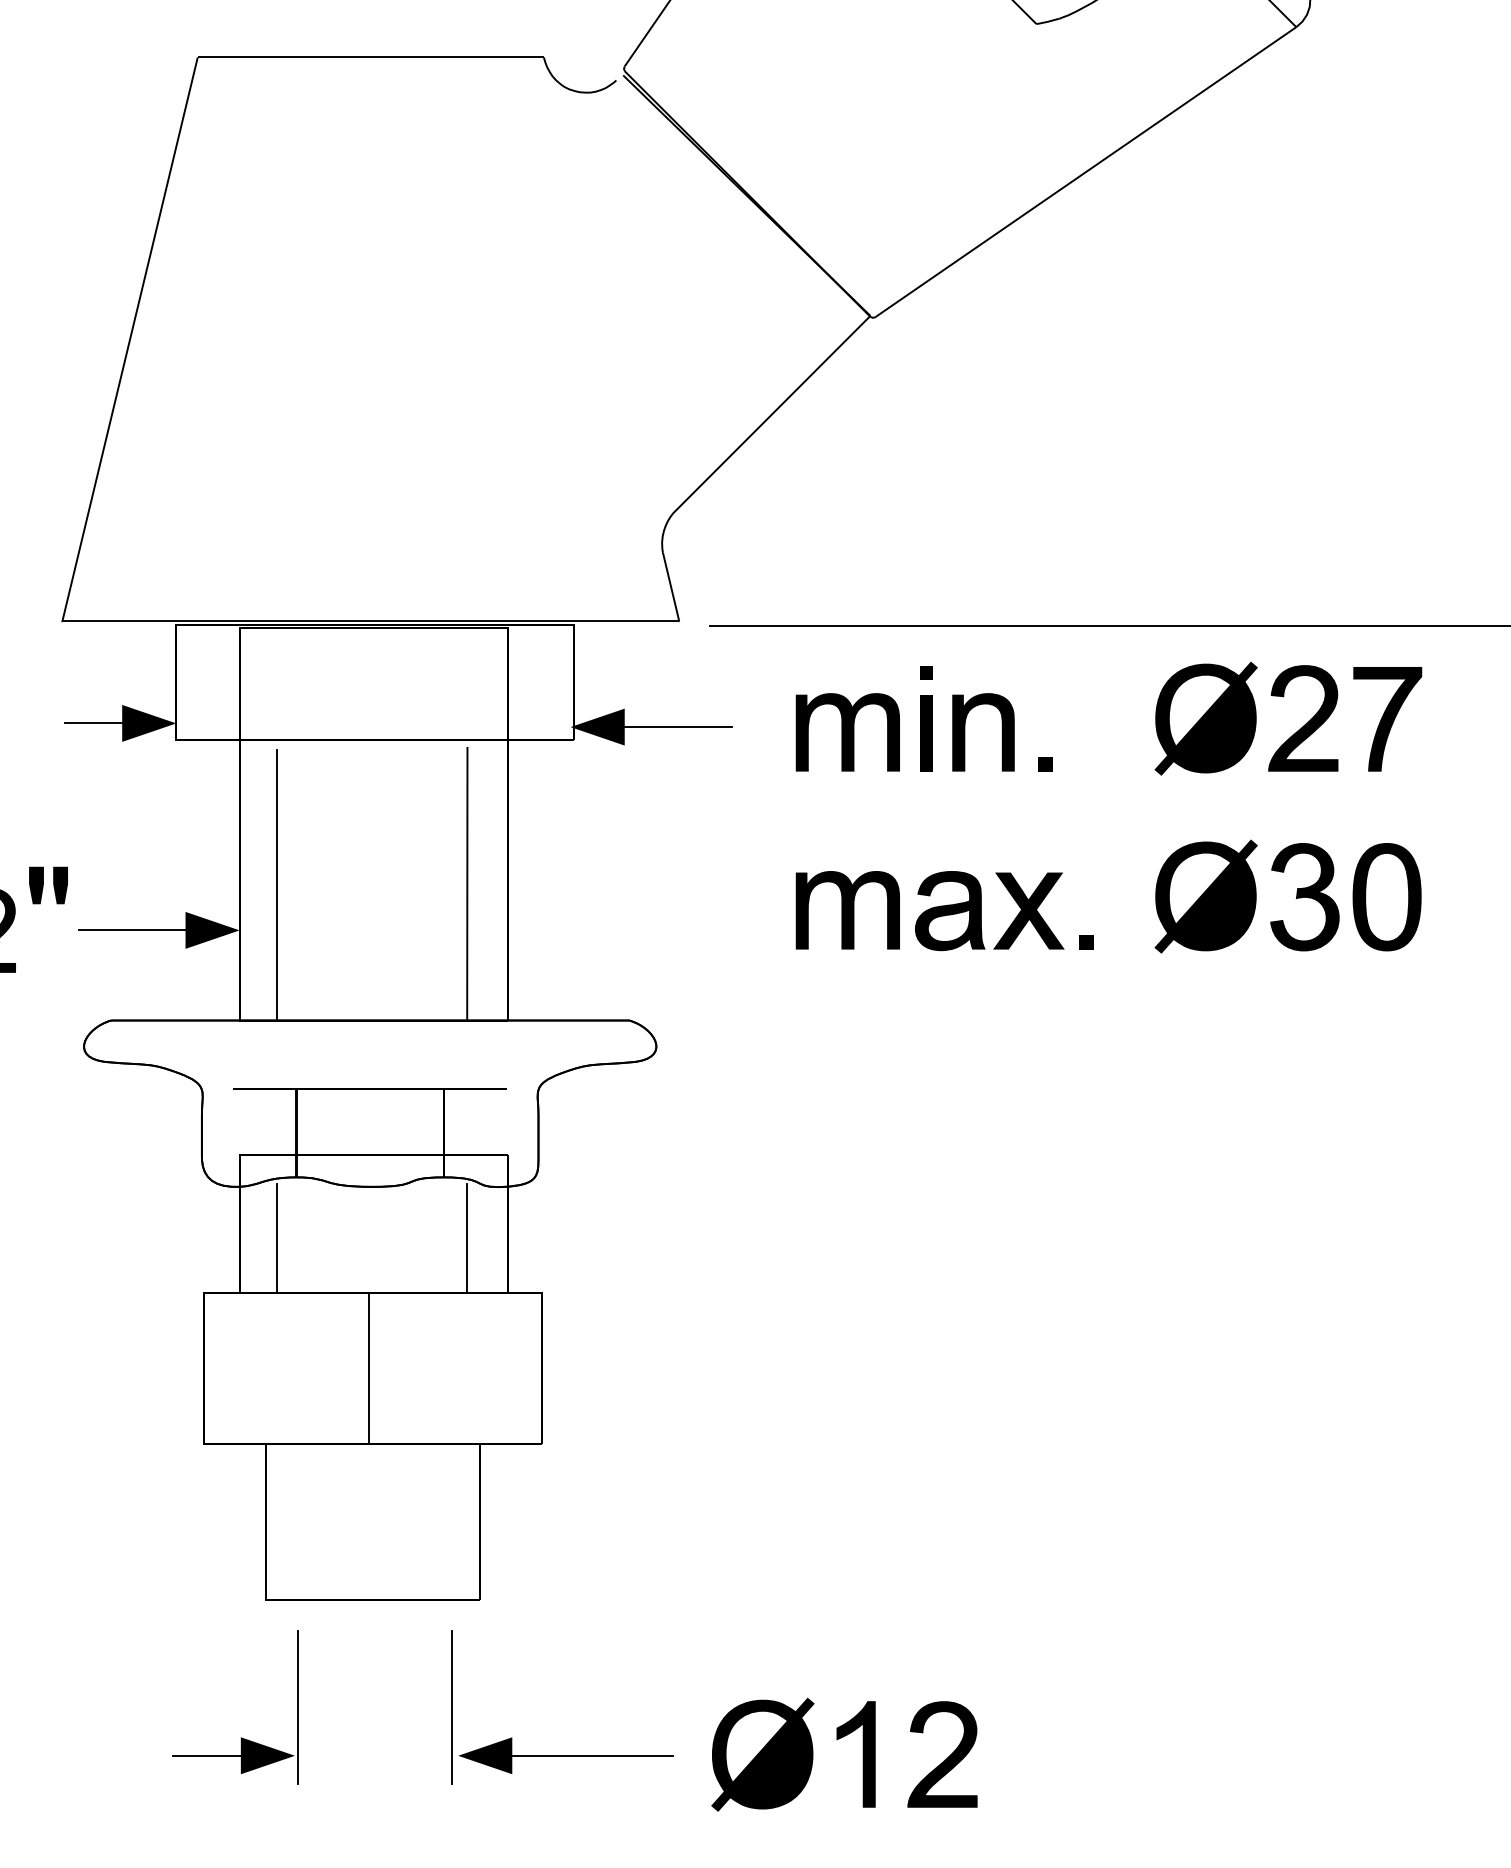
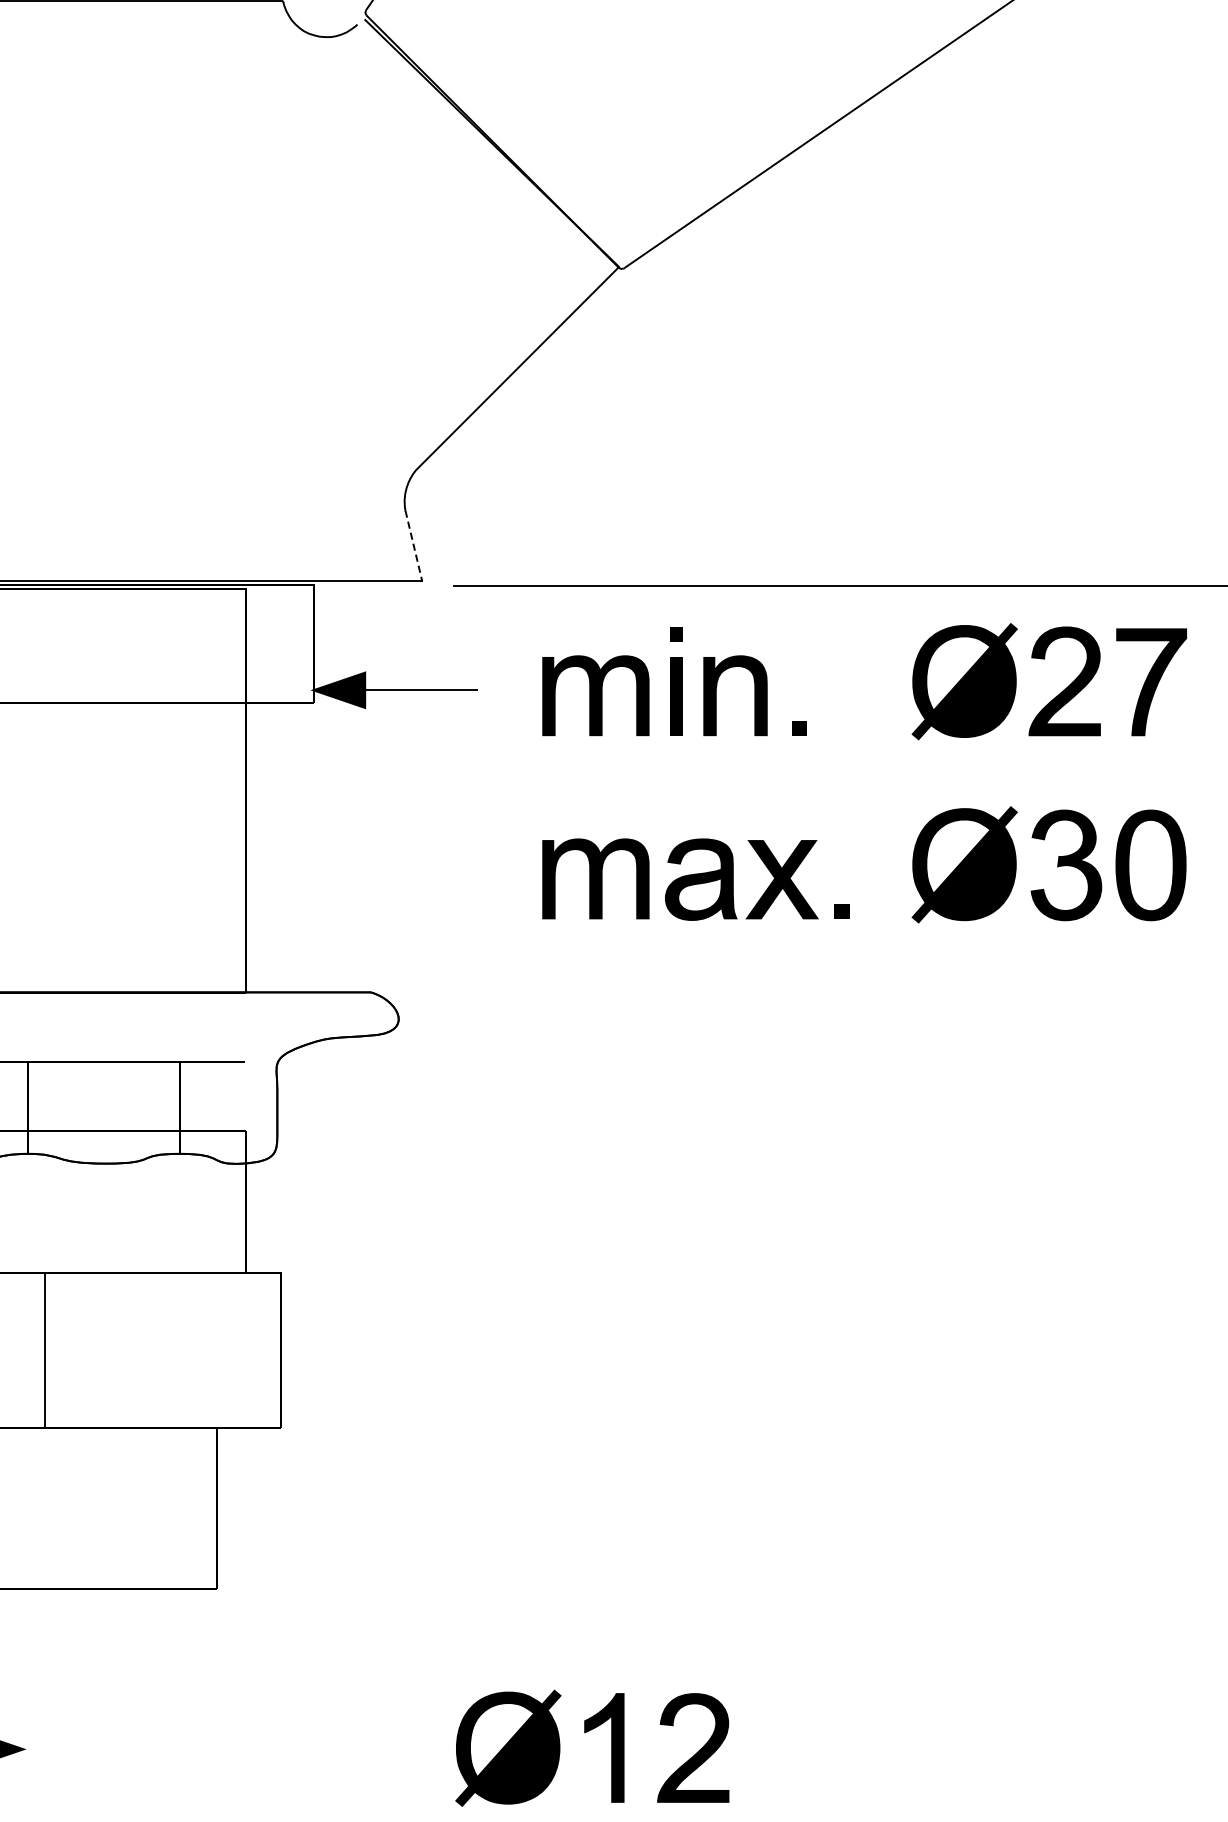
line: (671, 588) -> (414, 547), solid -> dashed
line: (467, 883) -> (204, 851), removed
line: (277, 885) -> (8, 853), removed
line: (277, 1238) -> (8, 1216), removed
line: (467, 1238) -> (204, 1216), removed
line: (369, 1367) -> (44, 1349), moved
line: (298, 1707) -> (30, 1699), removed
part: (562, 1755) -> (302, 1749), removed

